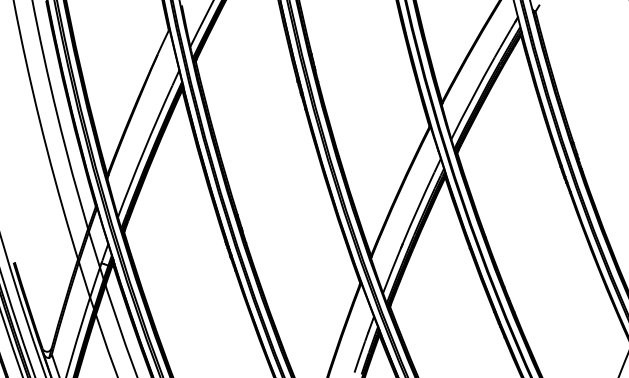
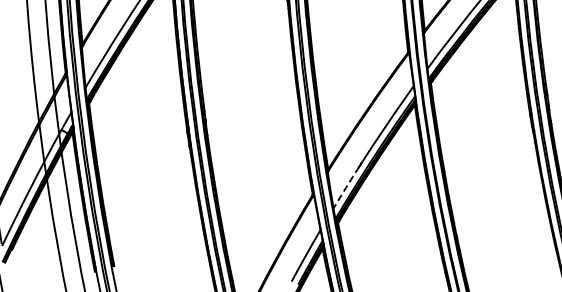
arc: (391, 270) -> (345, 187), solid -> dashed

